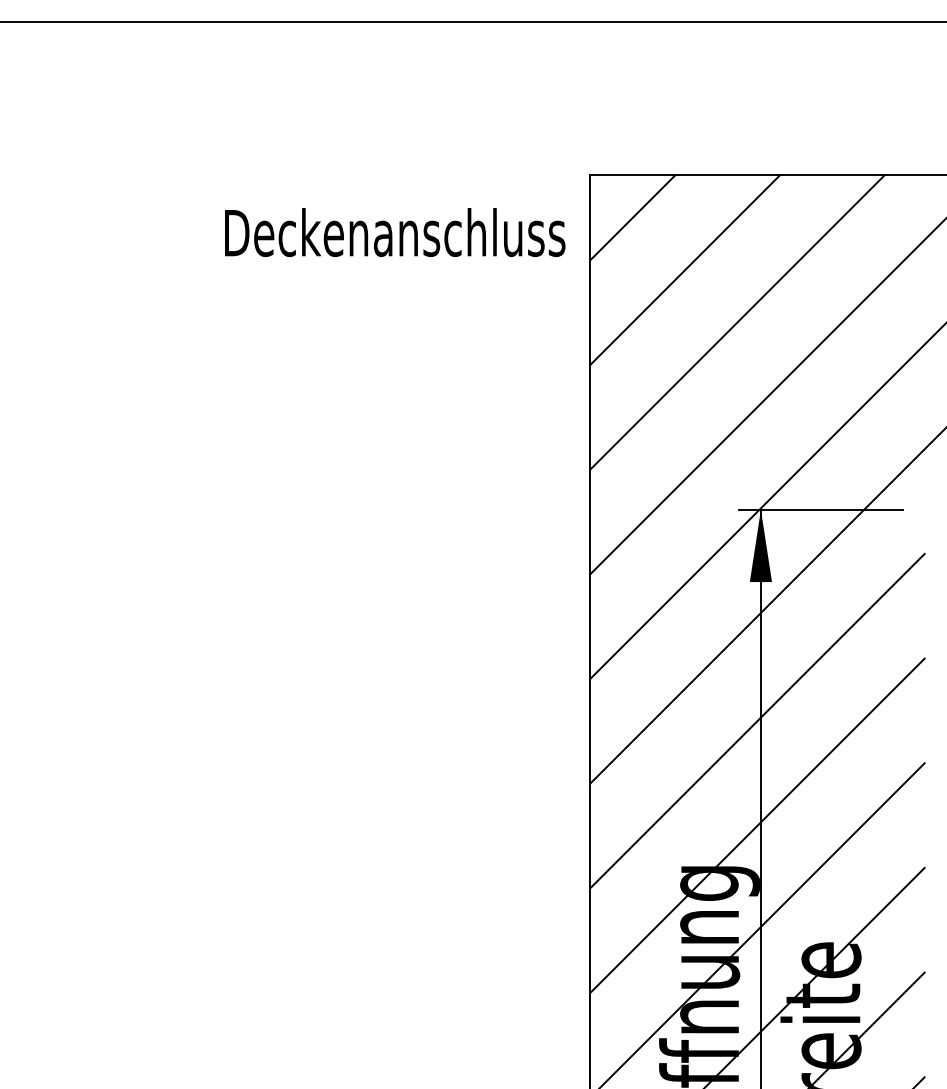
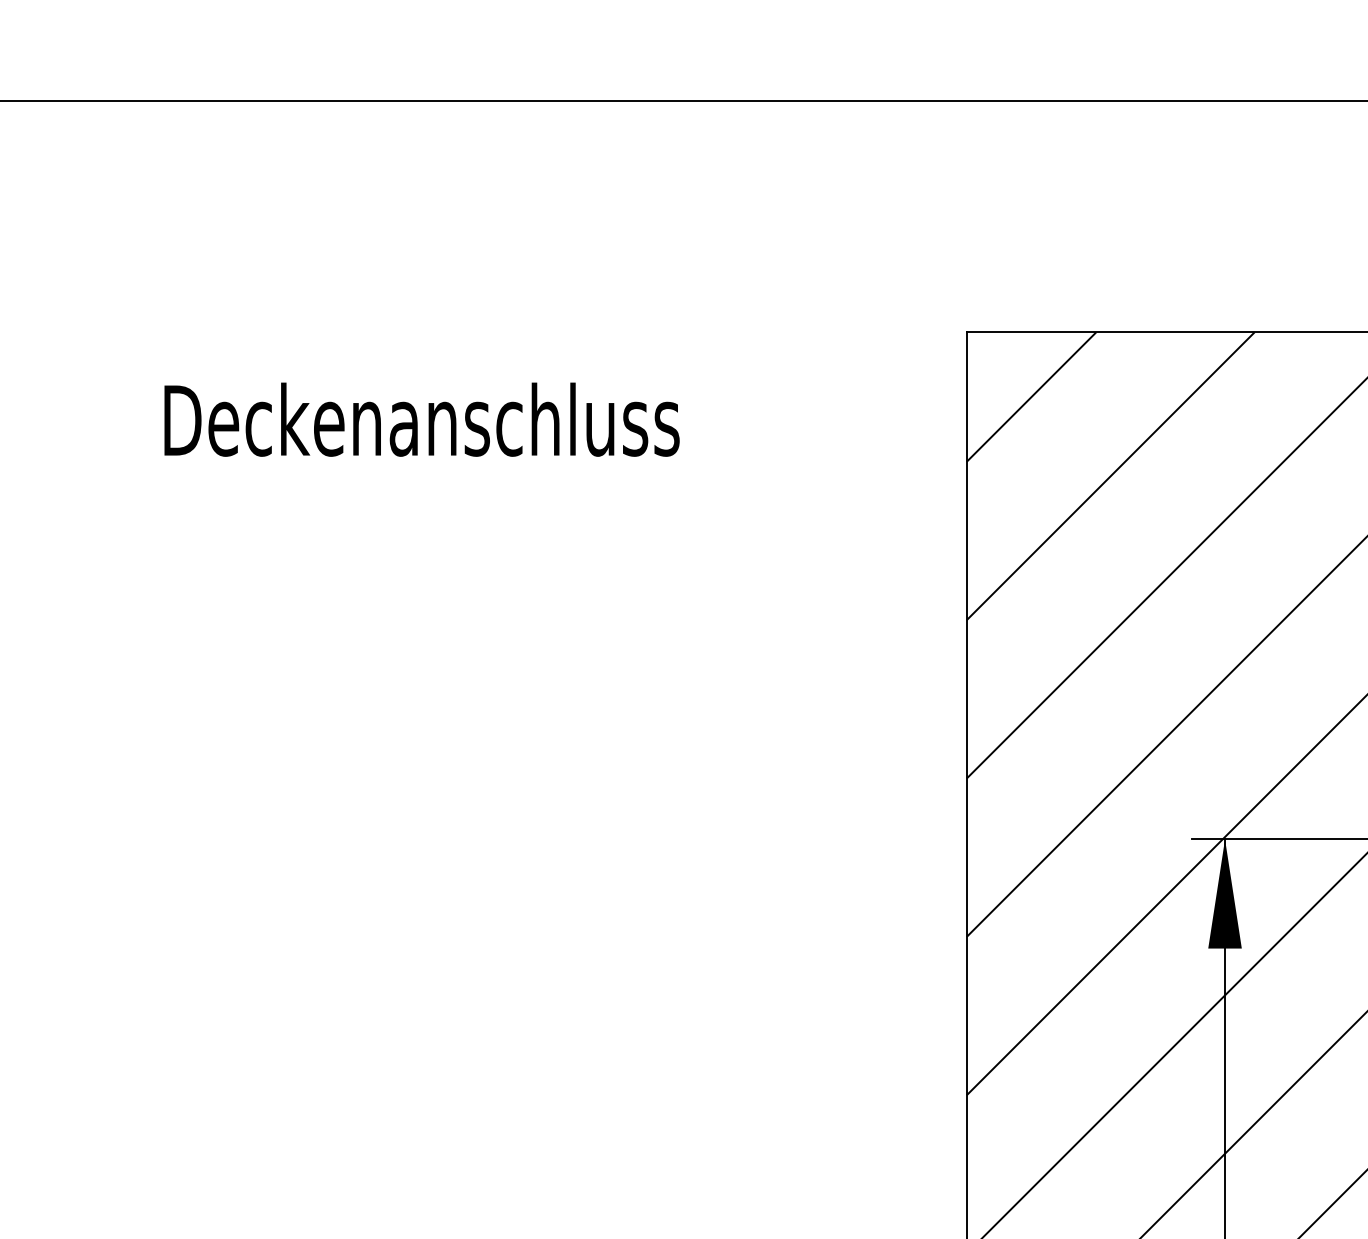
text: (395, 232) -> (422, 419), moved

